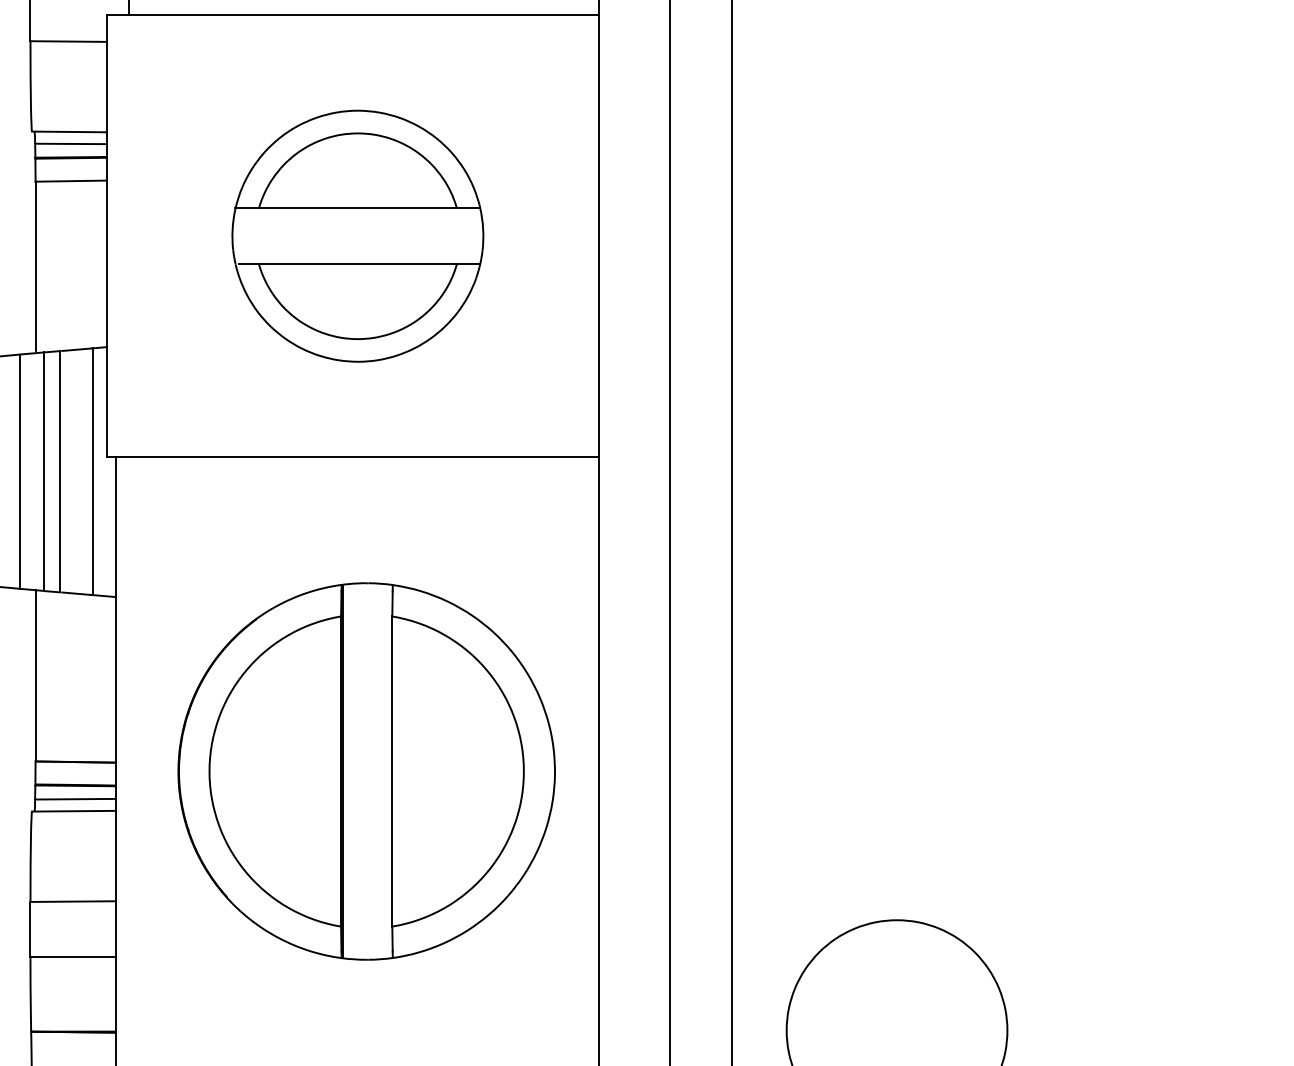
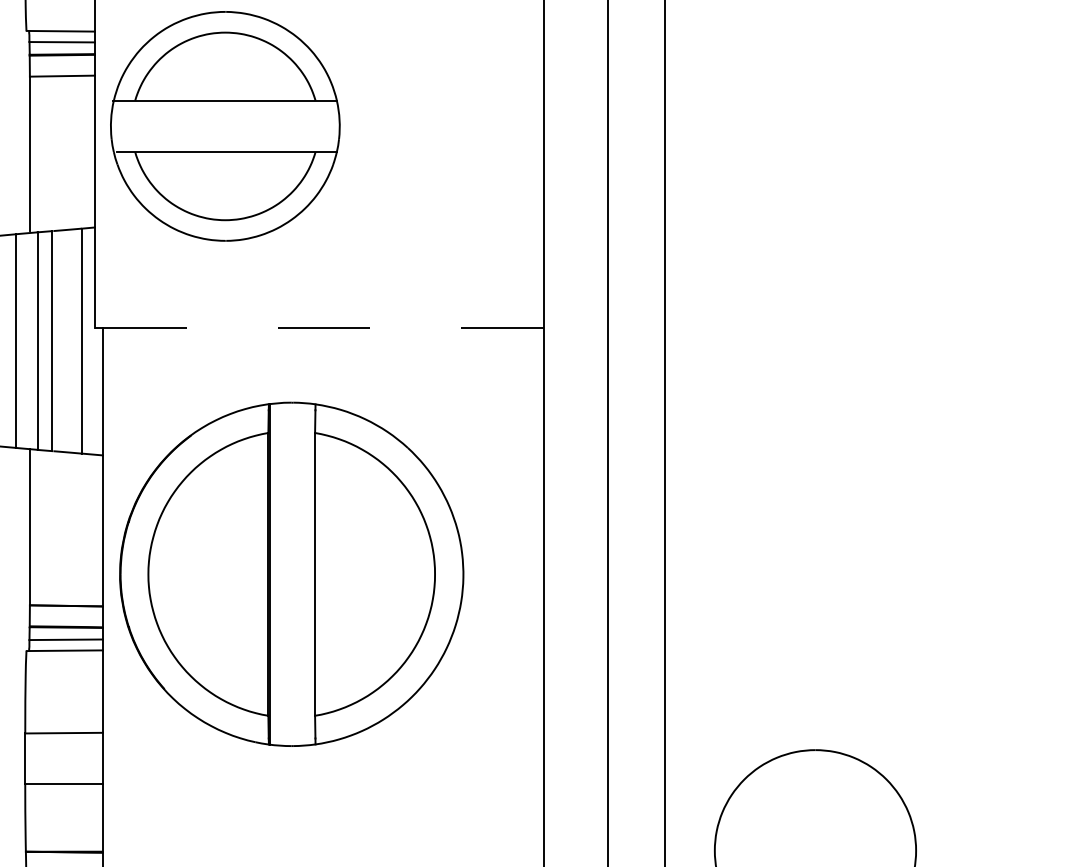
part: (357, 235) -> (224, 125), moved
line: (353, 457) -> (319, 328), solid -> dashed
part: (366, 771) -> (291, 574), moved

